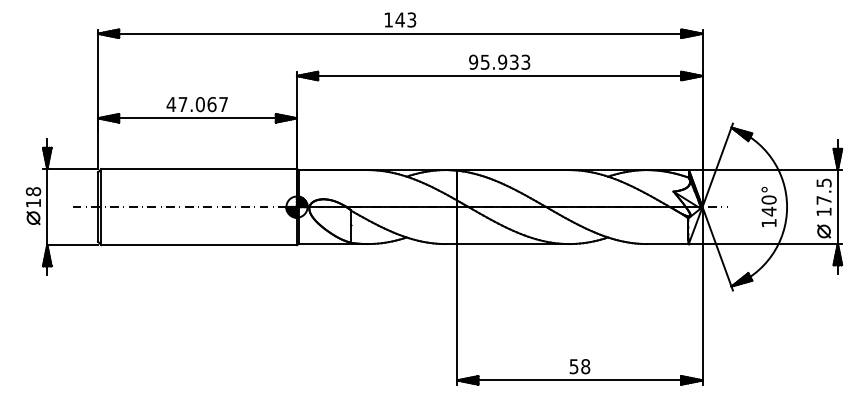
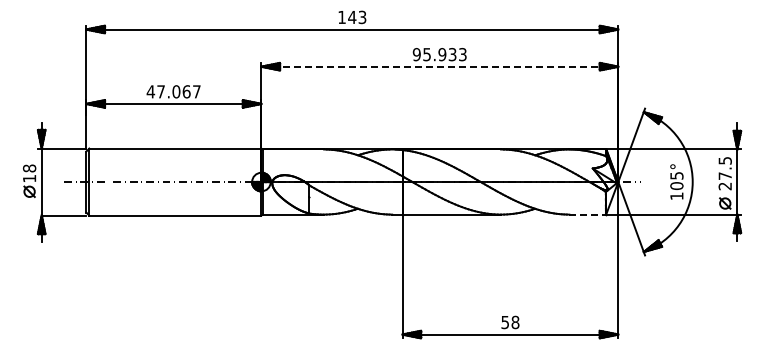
line: (500, 75) -> (440, 66), solid -> dashed
text: (768, 205) -> (676, 180), 140° -> 105°
text: (823, 212) -> (724, 186), 17.5 -> 27.5
line: (668, 243) -> (588, 214), solid -> dashed

